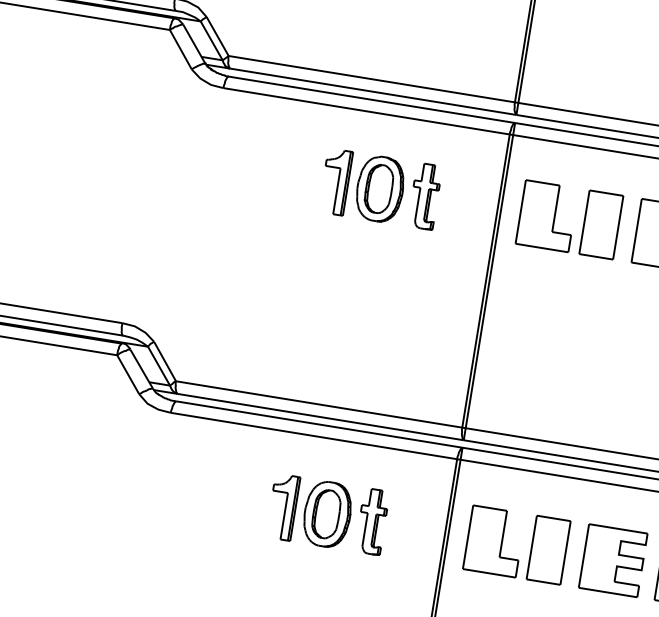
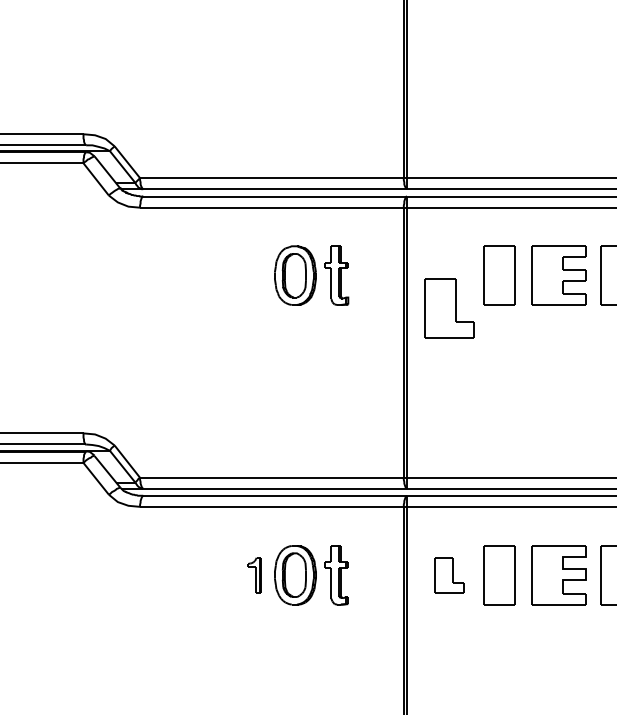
part: (335, 181) -> (254, 275), removed
part: (547, 216) -> (449, 308), moved
part: (283, 507) -> (254, 575), size x0.6
part: (494, 541) -> (449, 575), size x0.6

